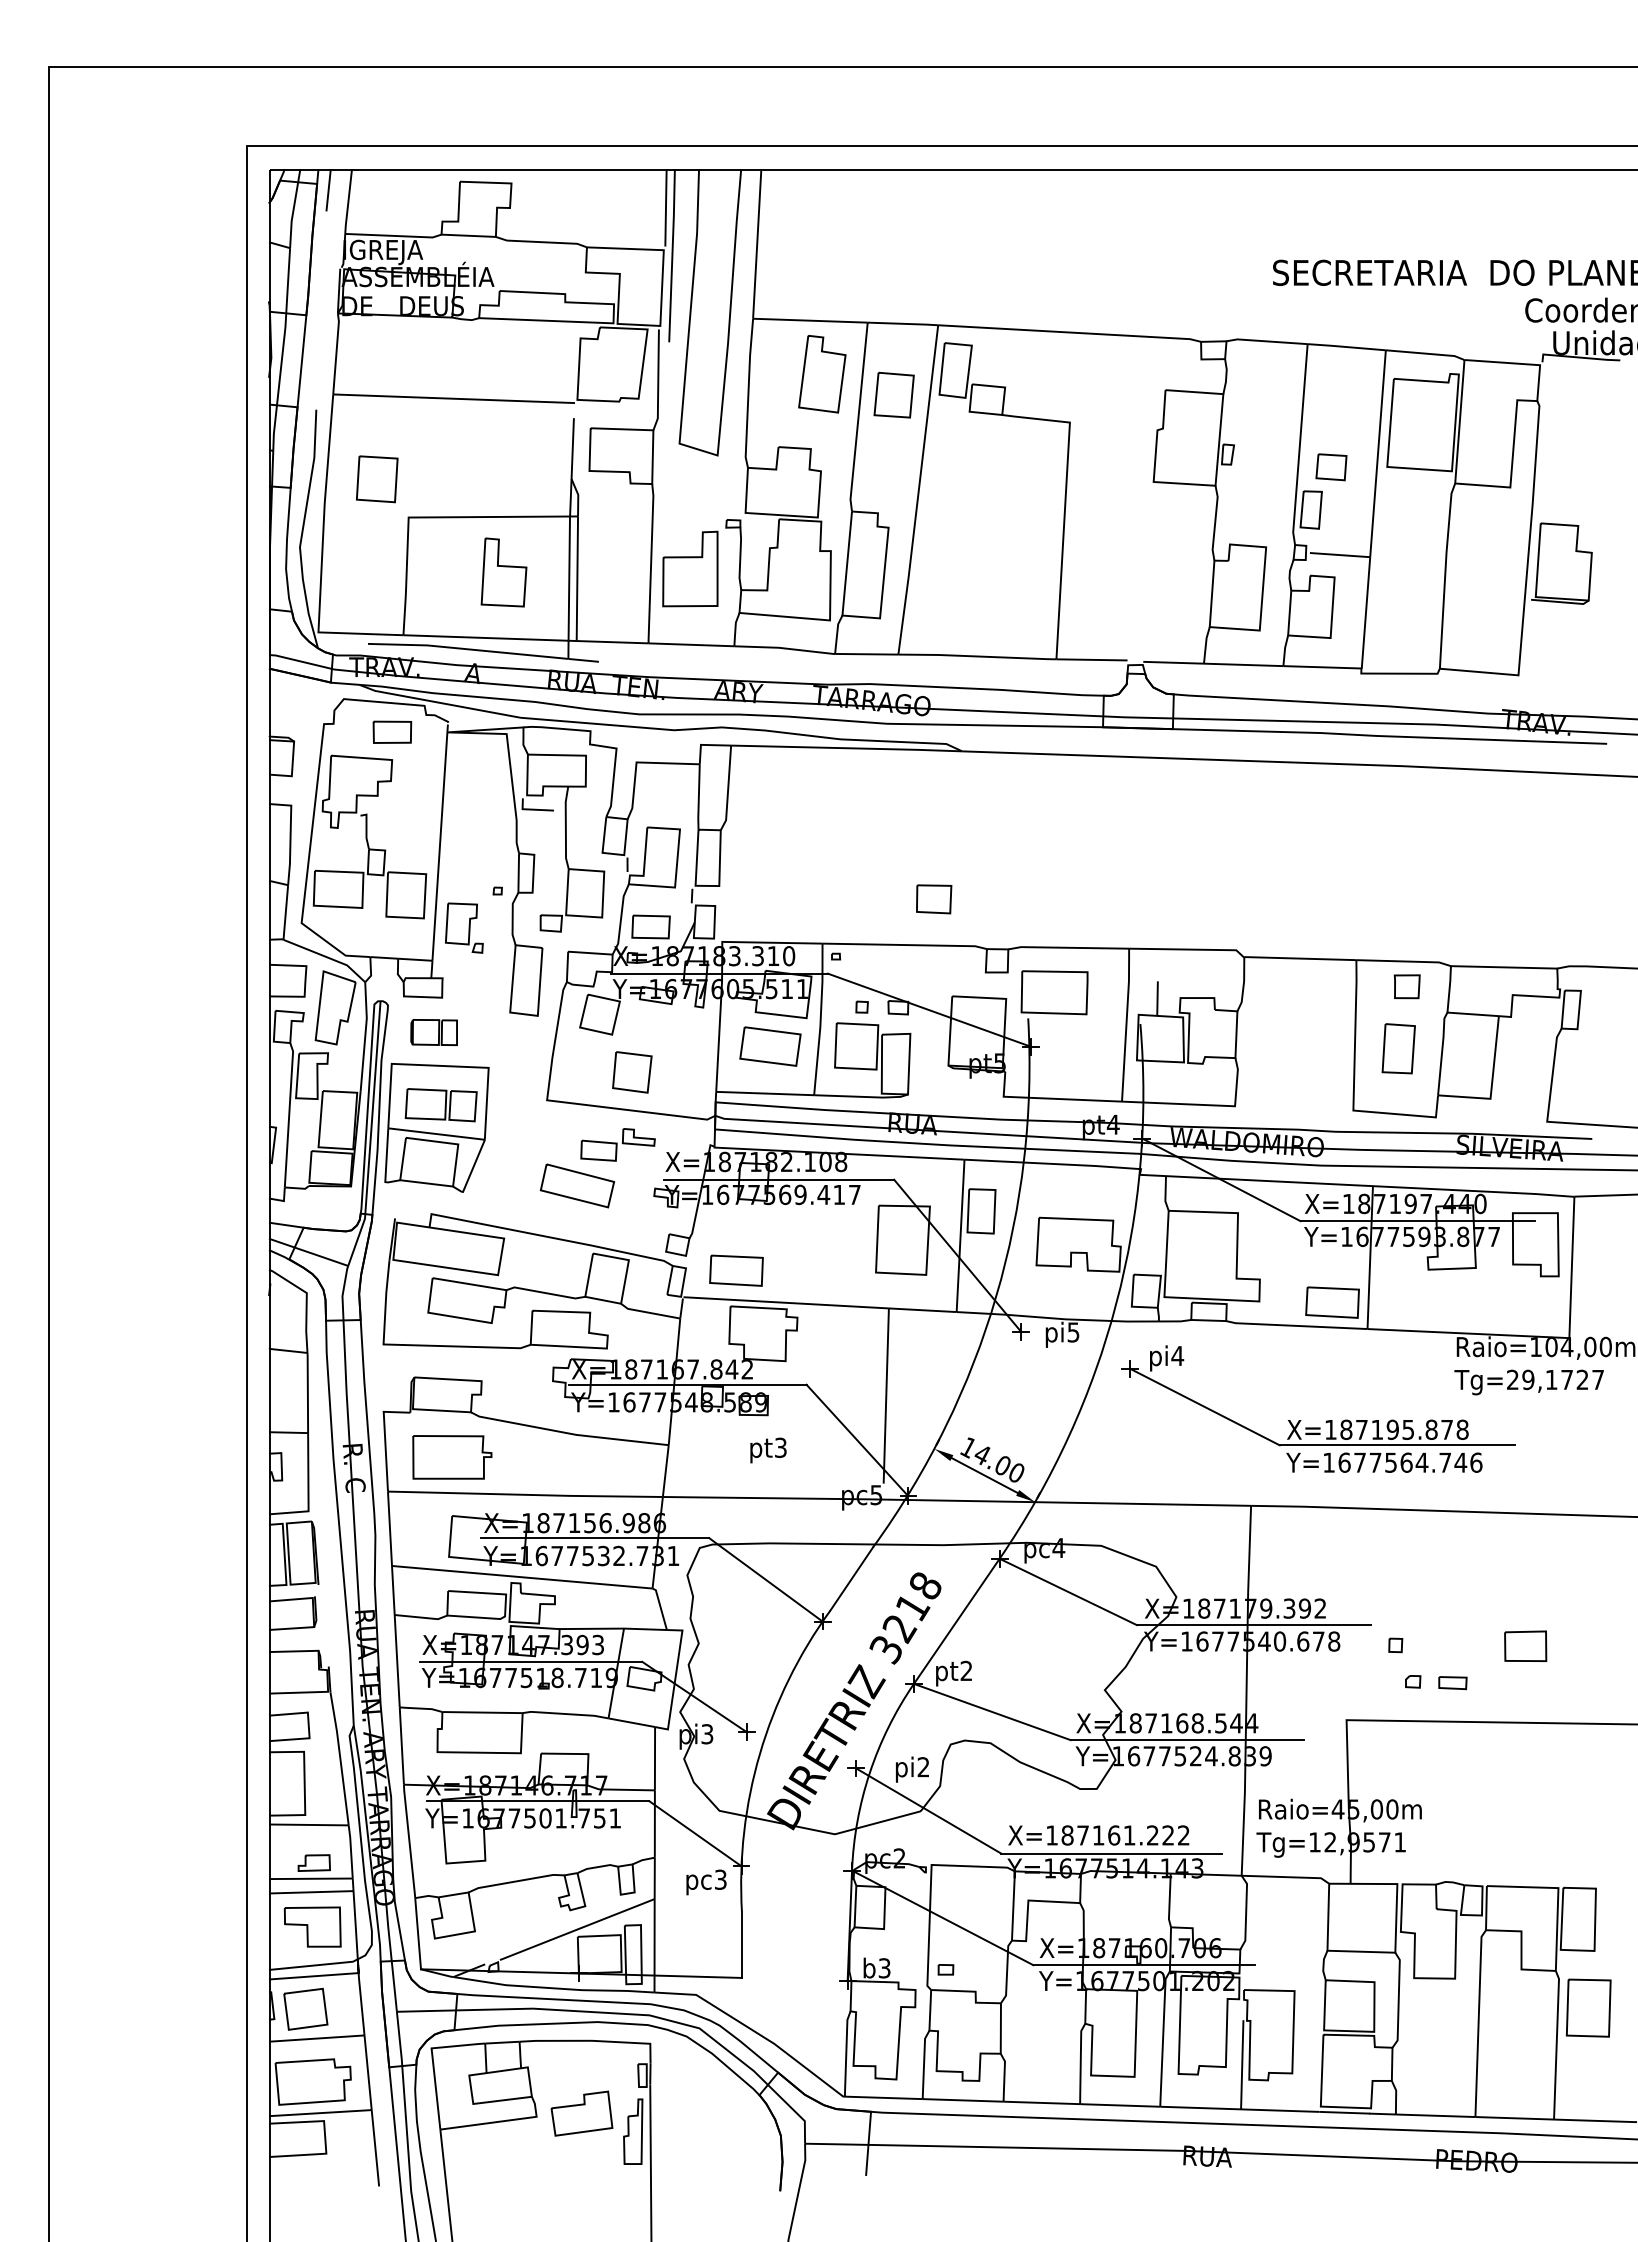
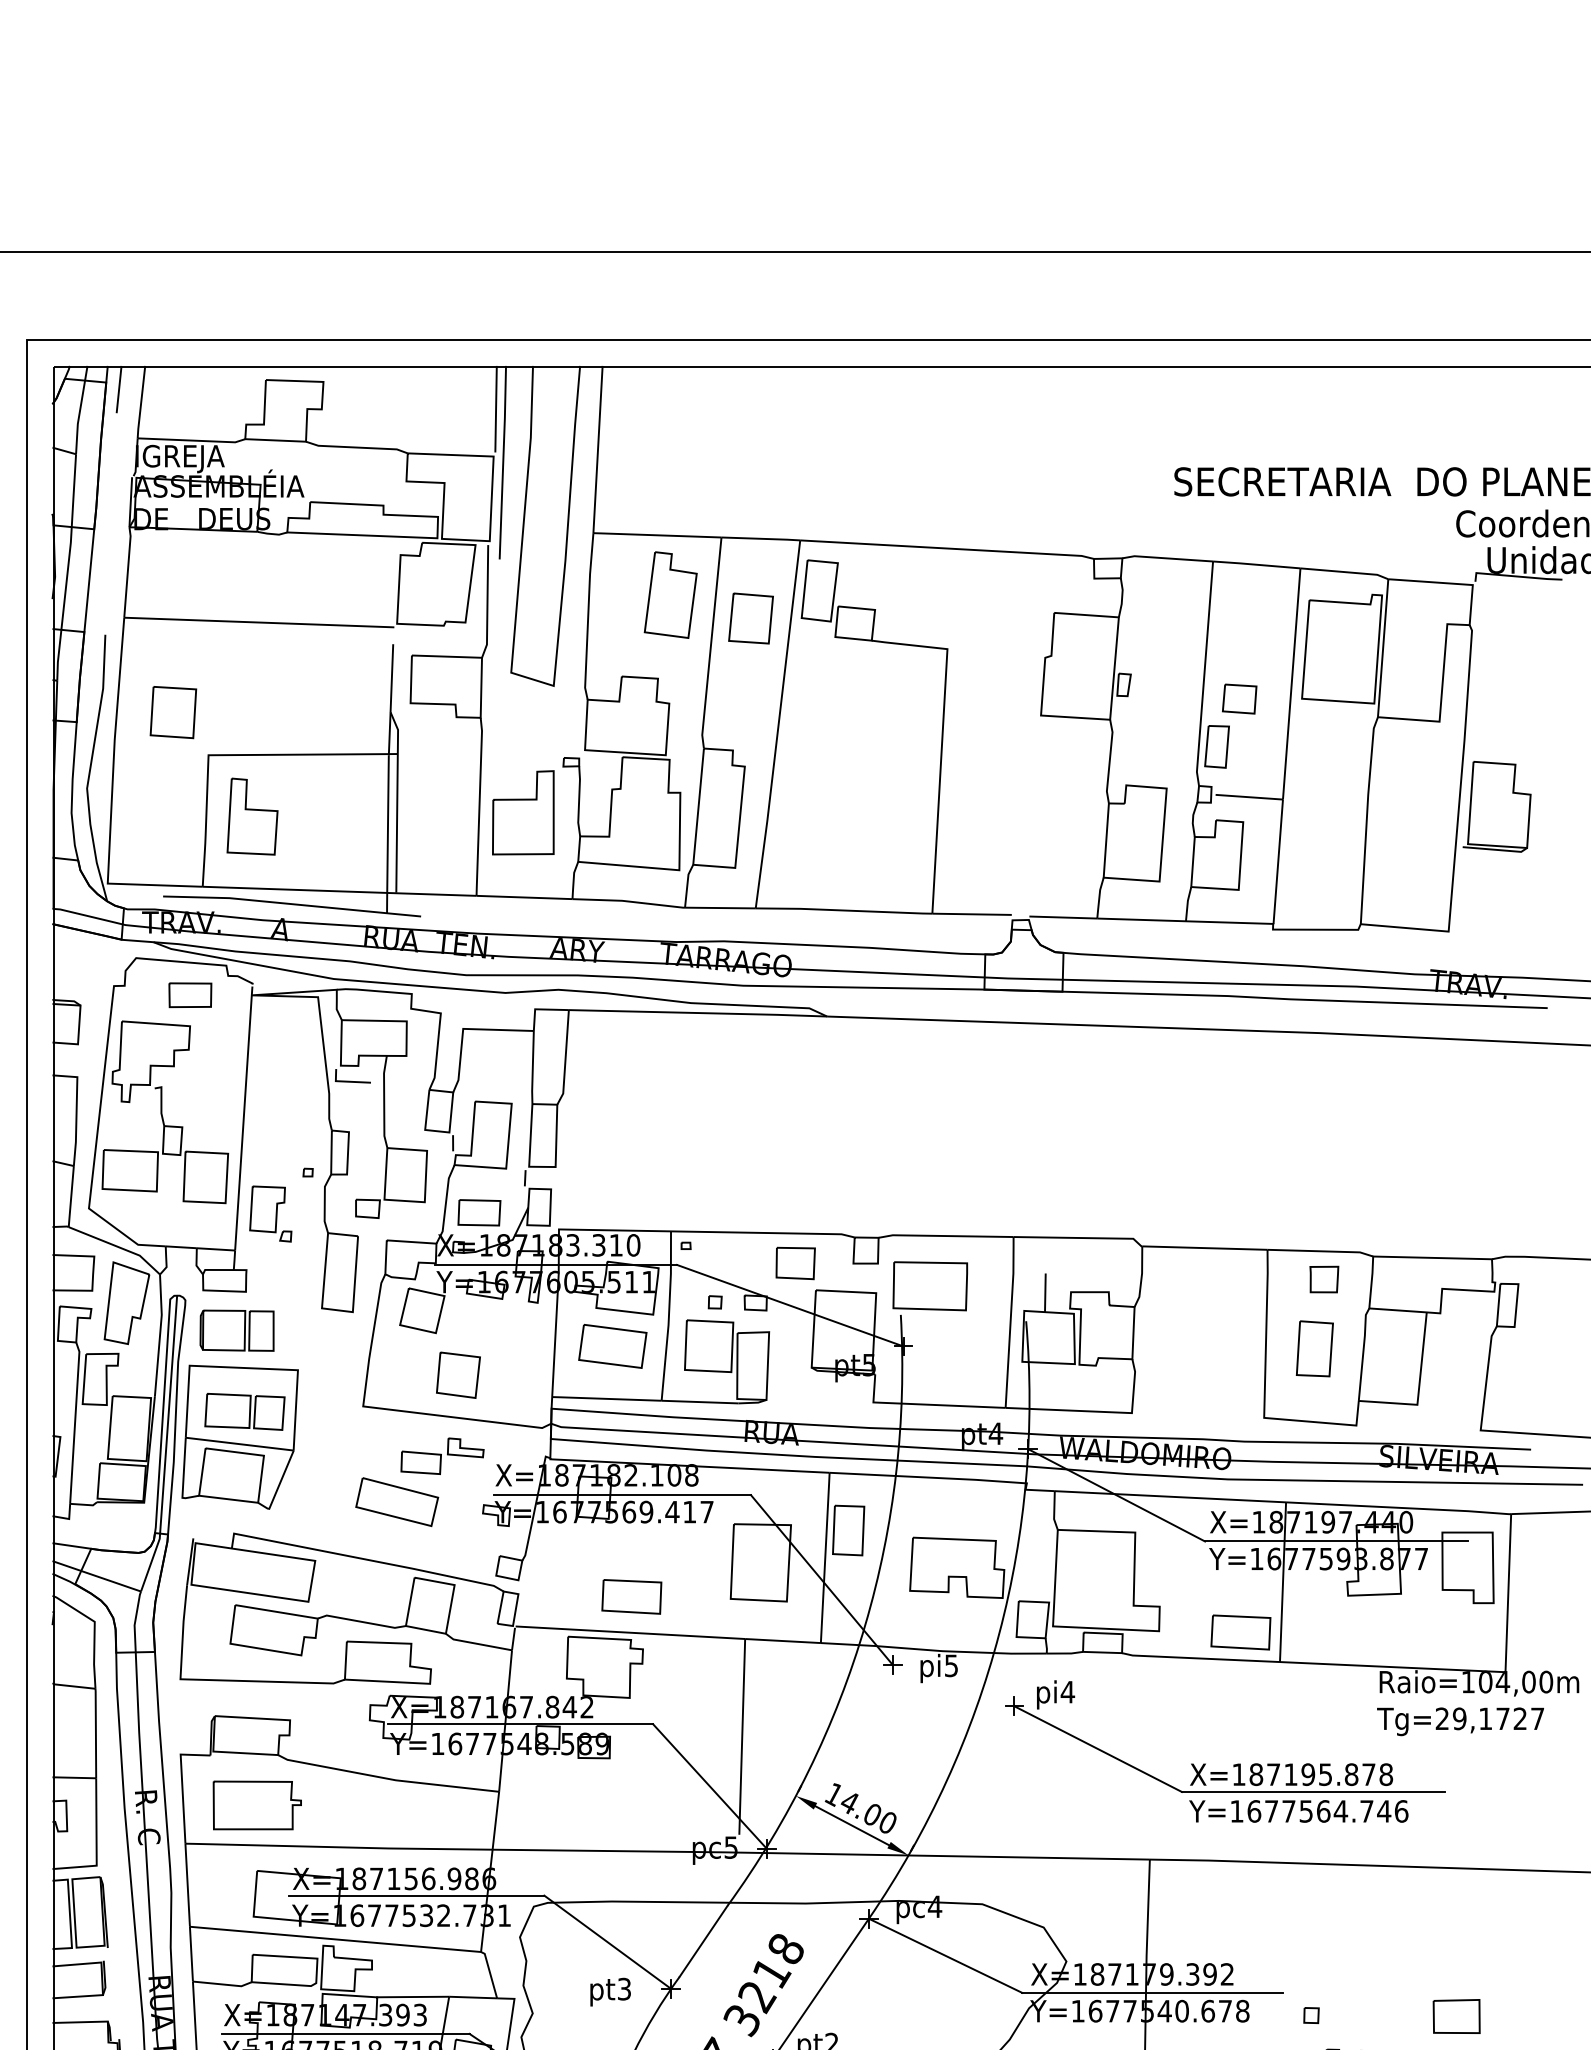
part: (503, 572) -> (251, 816), moved
part: (934, 899) -> (796, 1263), moved
part: (433, 1032) -> (236, 1330), size x1.43
part: (736, 1270) -> (631, 1596), moved
text: (768, 1450) -> (610, 1992), moved

